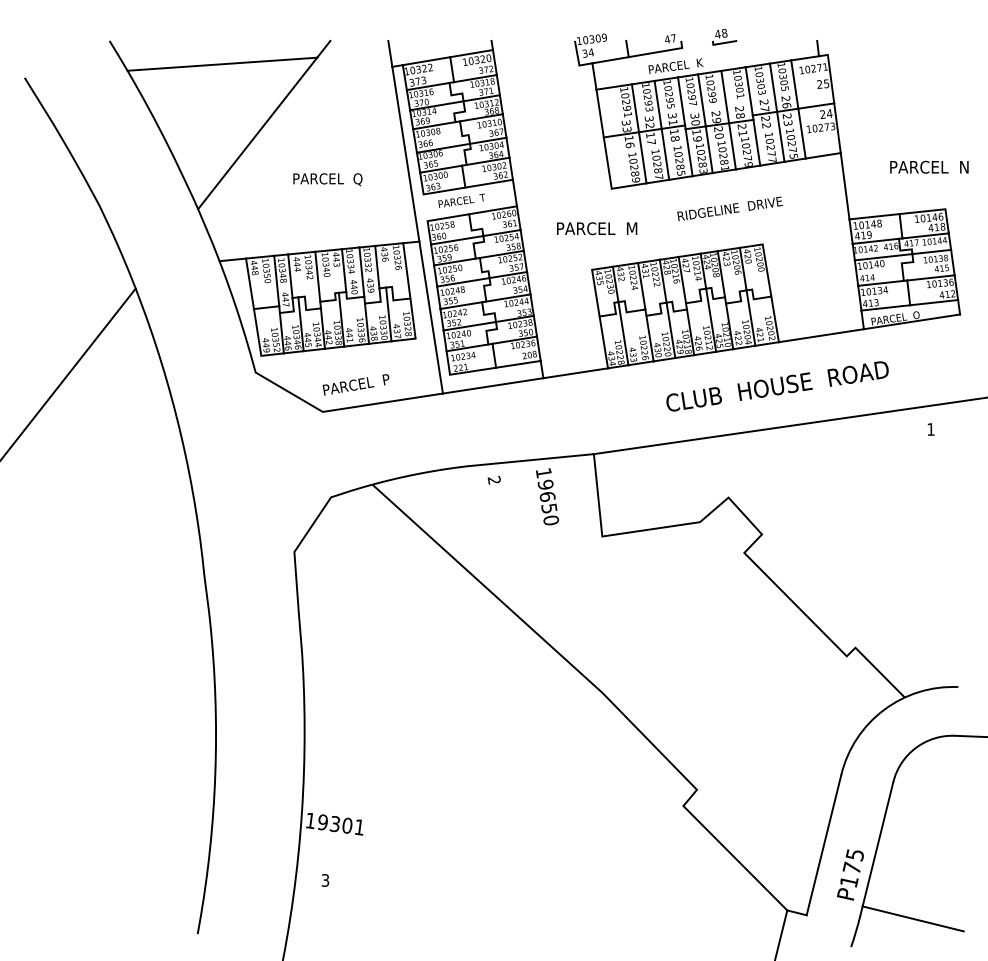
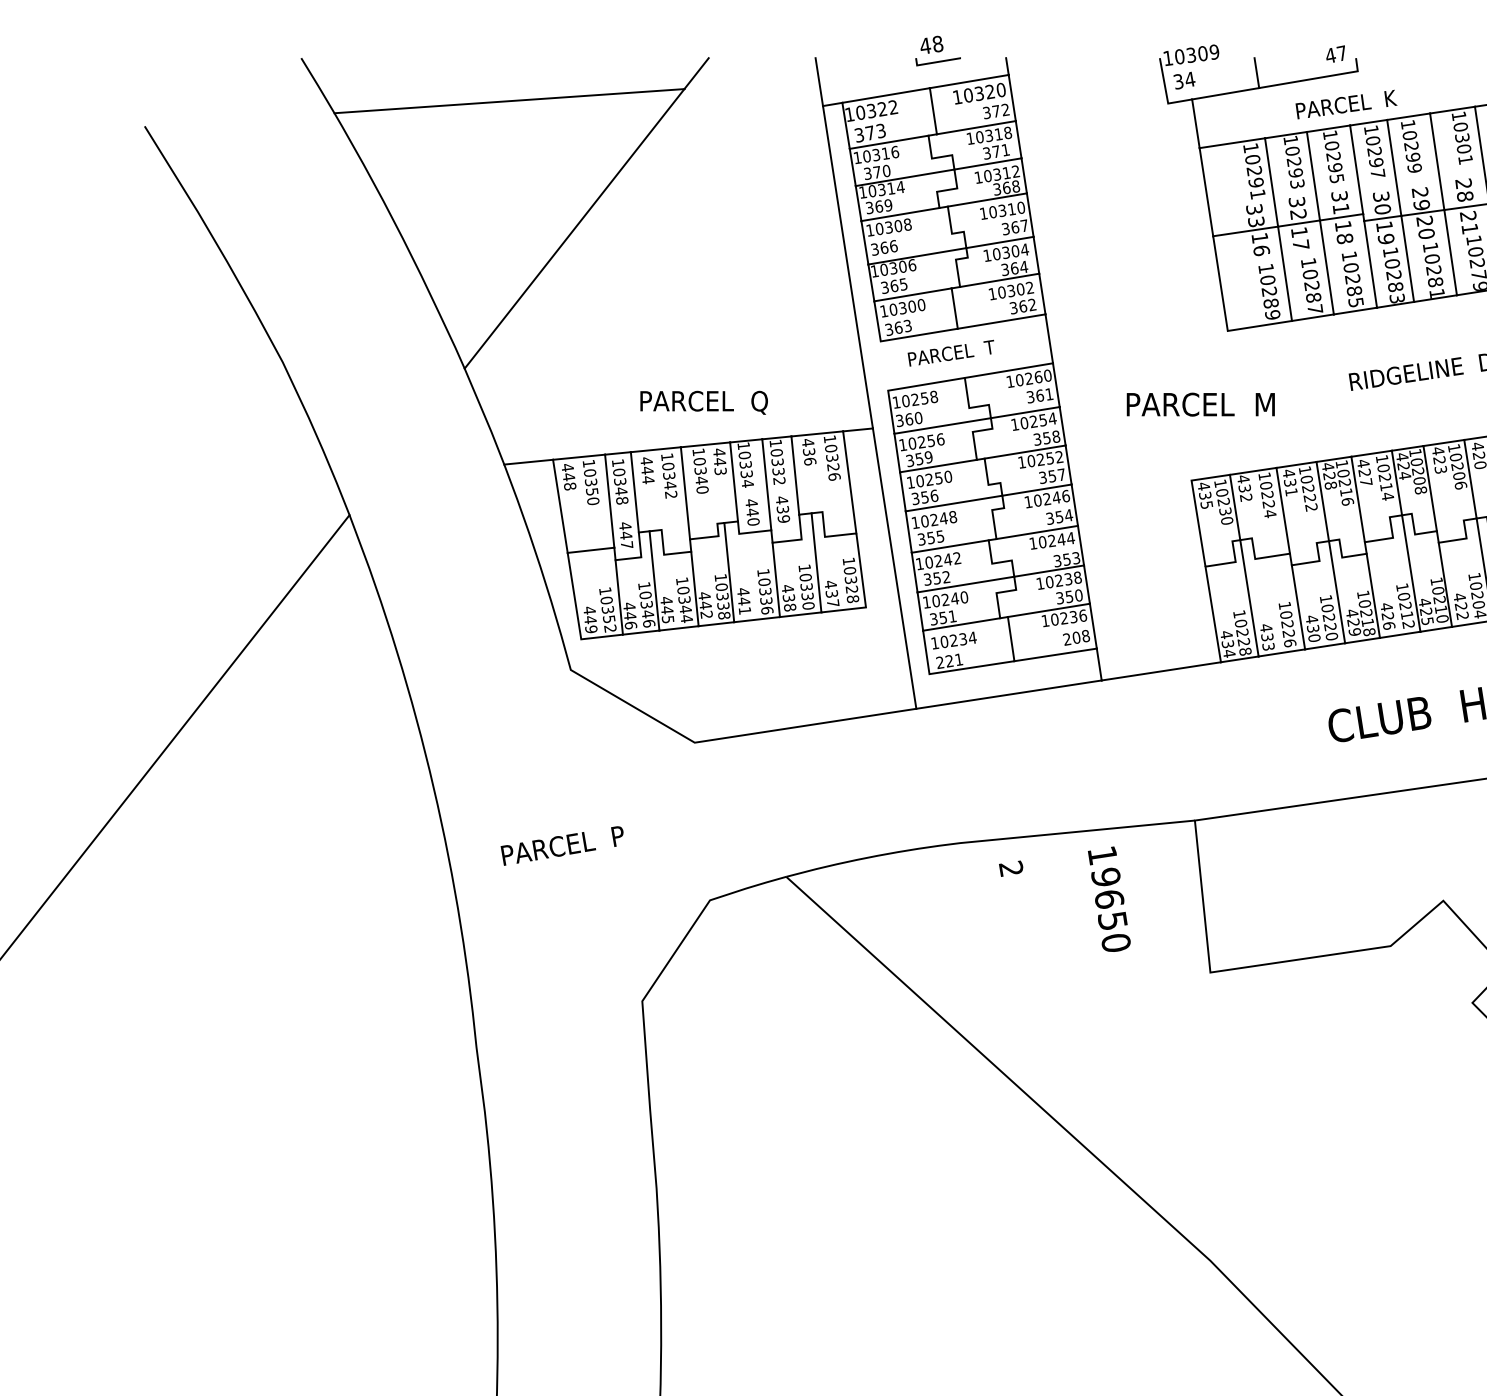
part: (724, 36) -> (937, 49), moved
text: (327, 179) -> (703, 402), moved
text: (355, 384) -> (561, 845), moved

